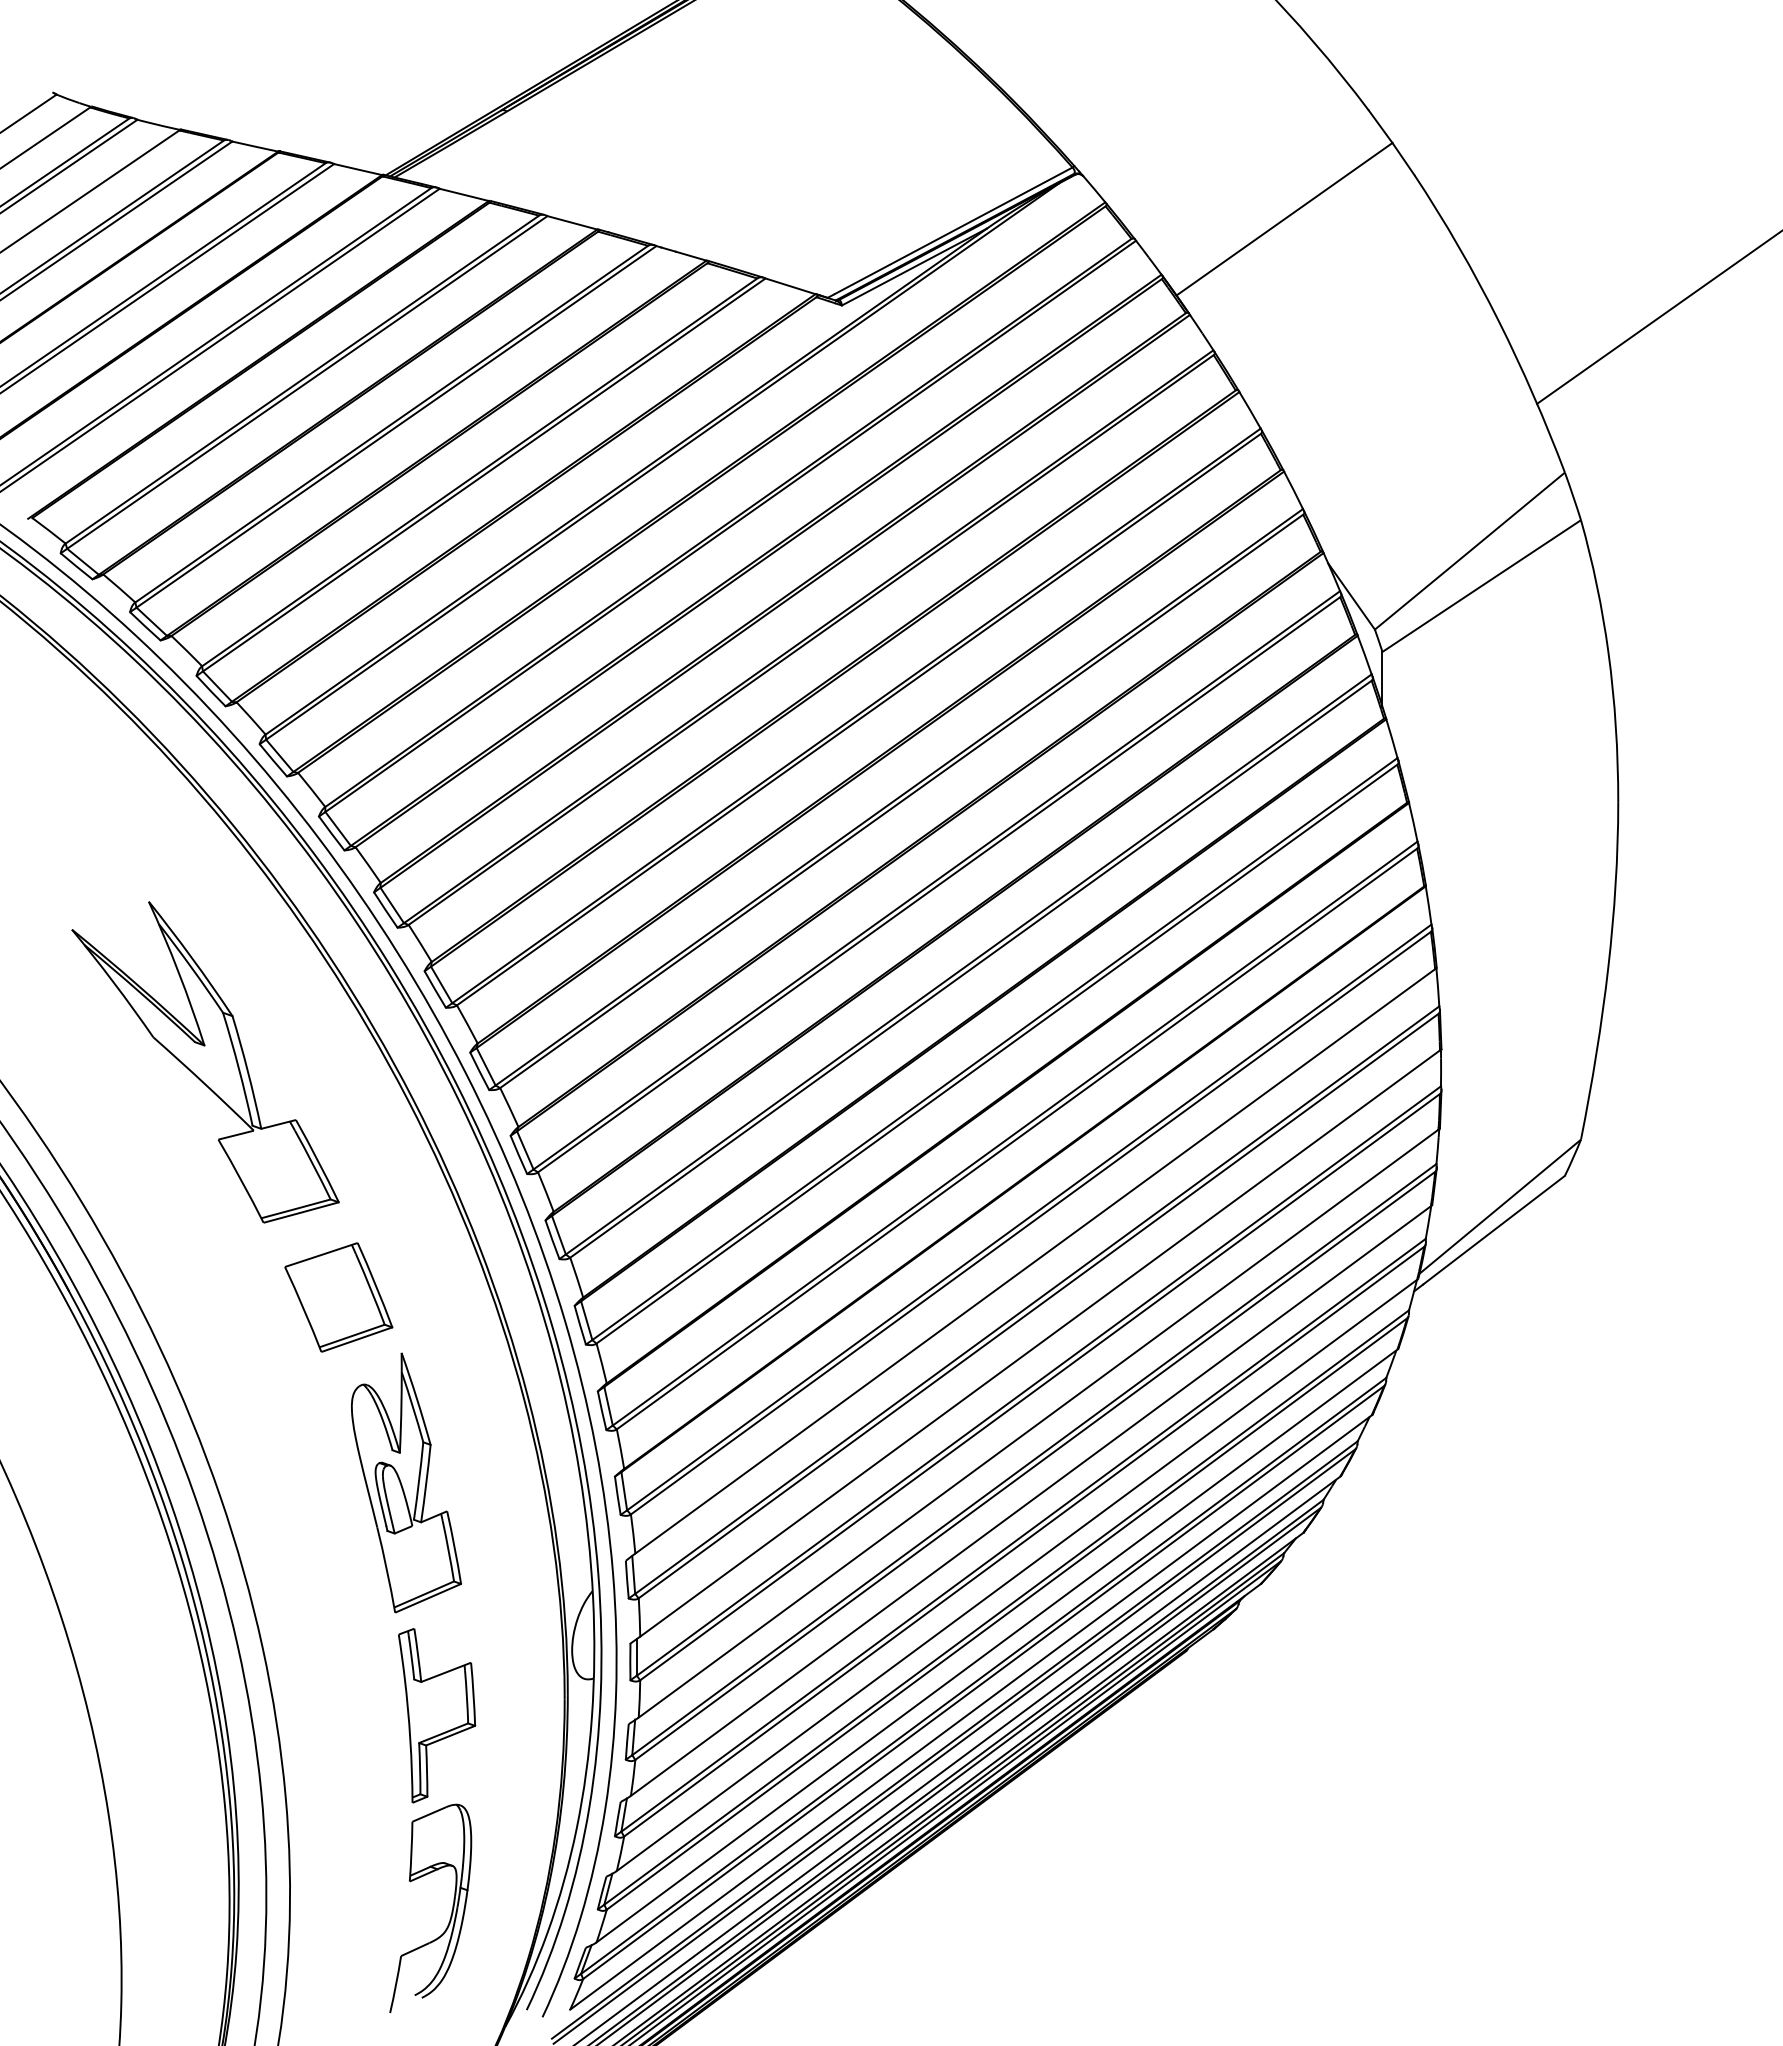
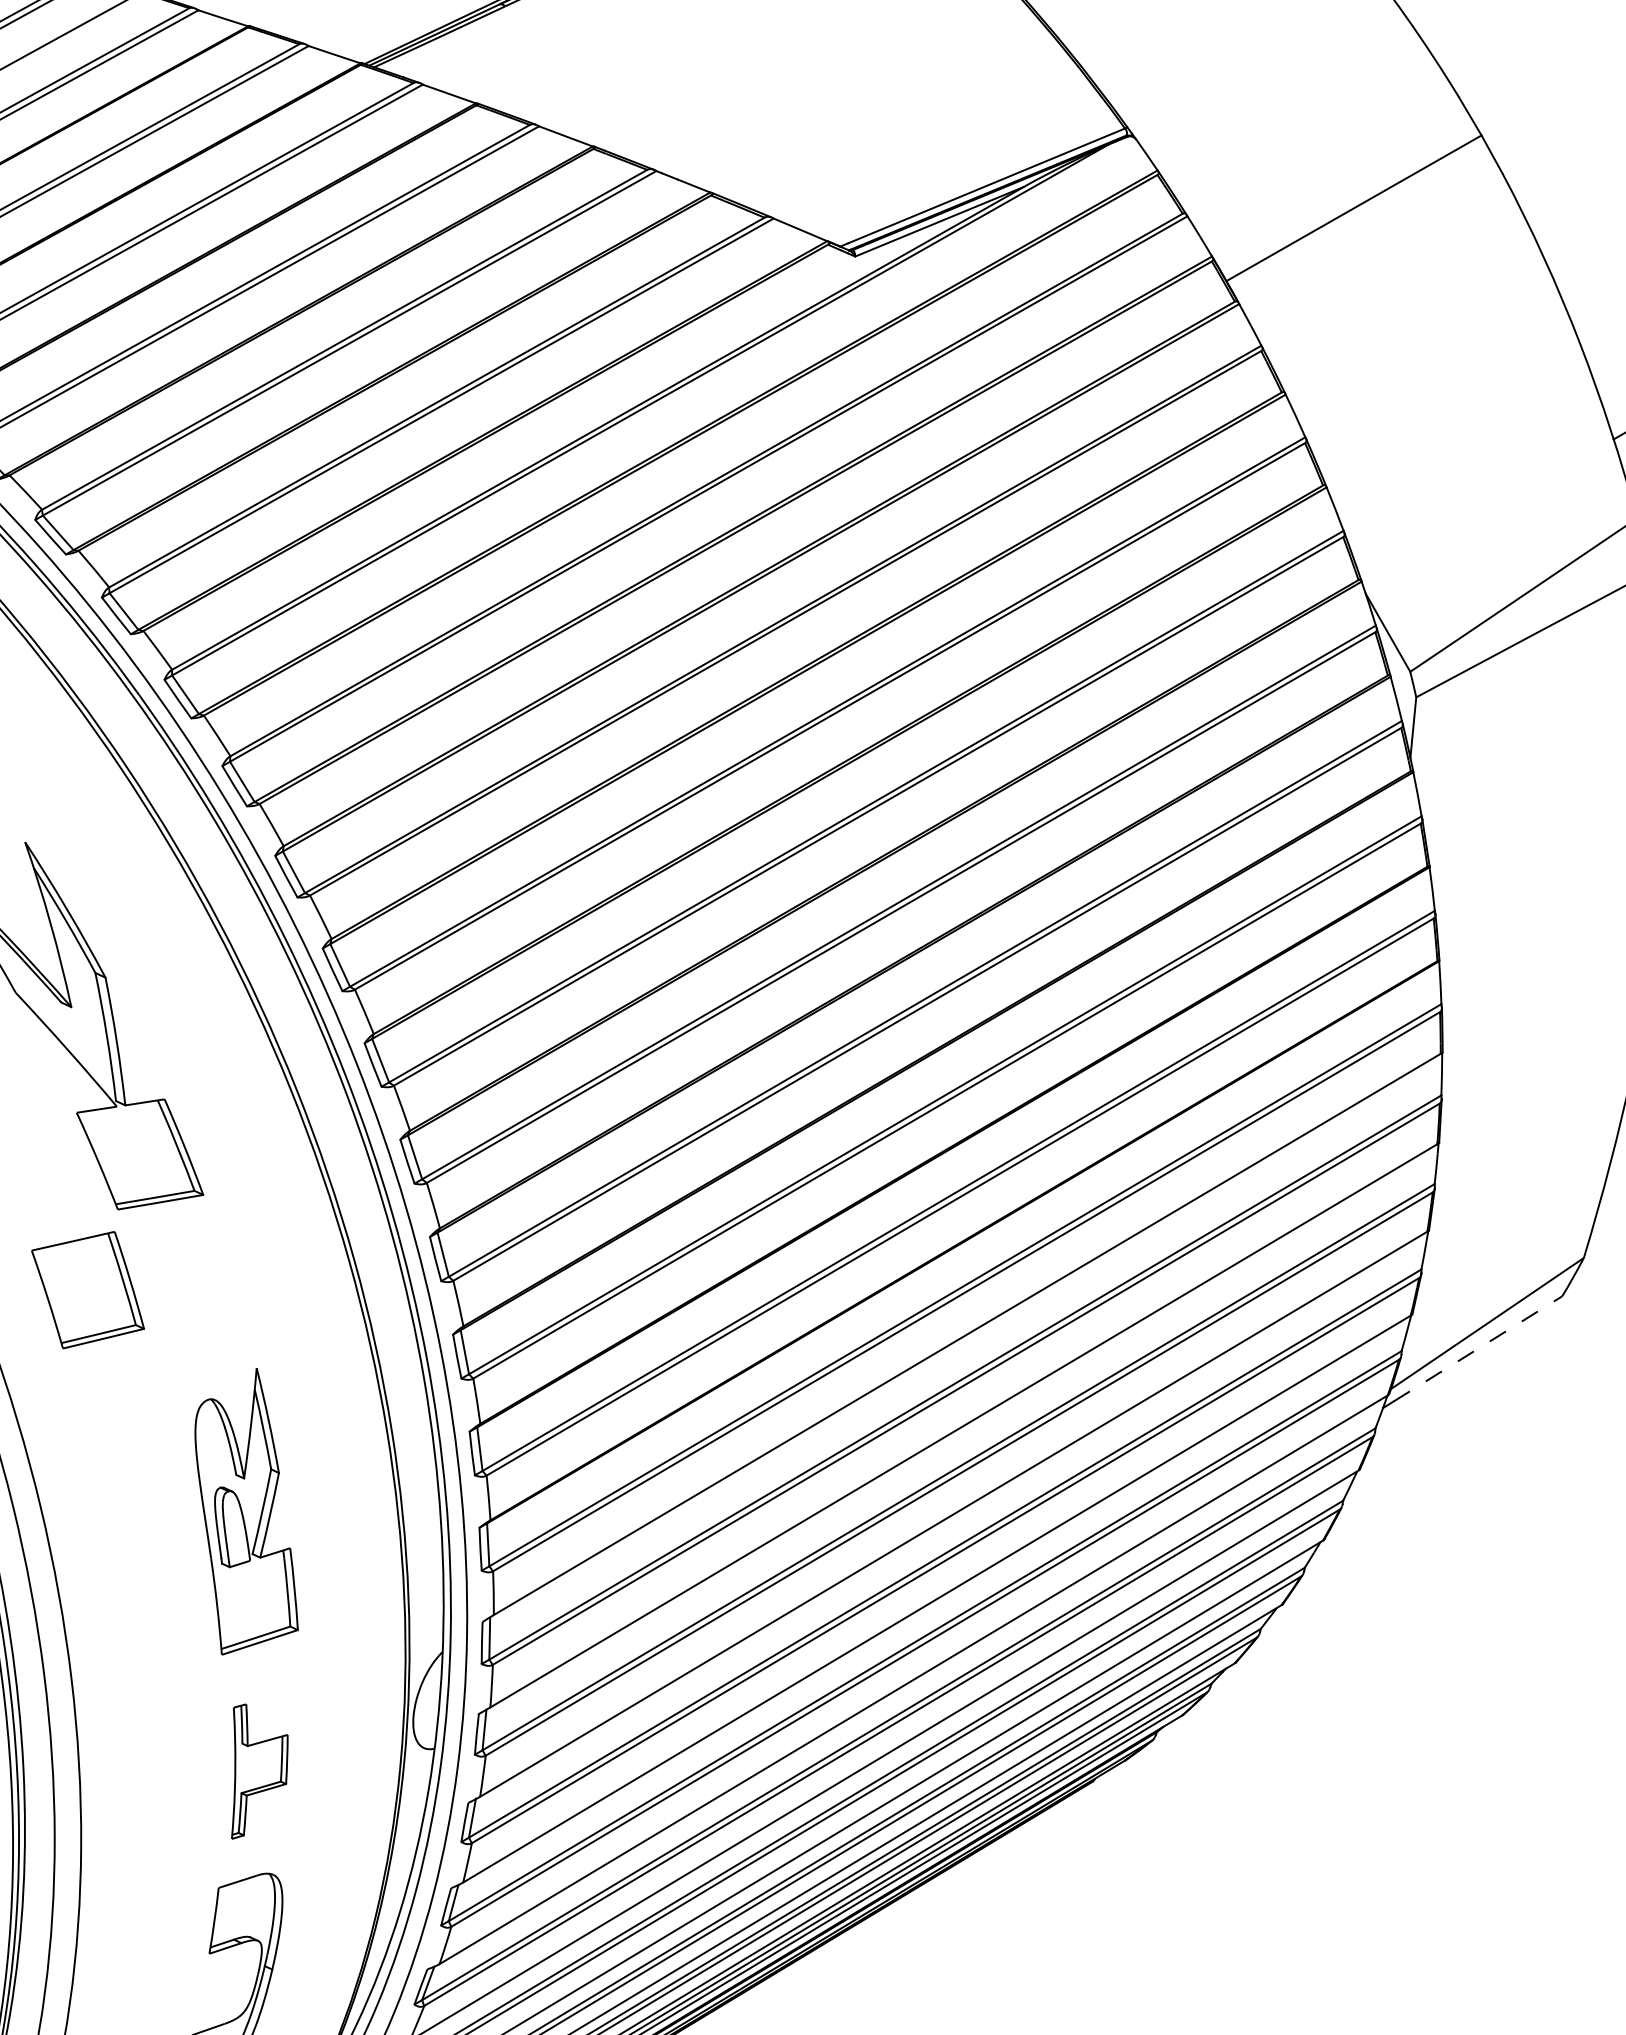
line: (1494, 1229) -> (1478, 1348), solid -> dashed
part: (338, 1297) -> (87, 1290), moved
part: (437, 1715) -> (257, 1773), size x0.7

